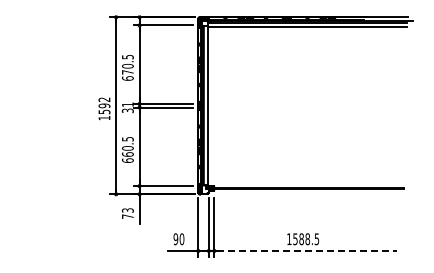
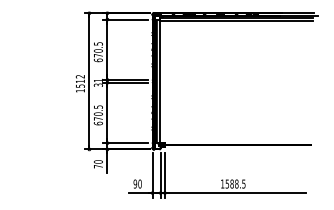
text: (104, 105) -> (80, 81), 1592 -> 1512
text: (127, 154) -> (98, 118), 660.5 -> 670.5
text: (127, 210) -> (98, 161), 73 -> 70
line: (307, 250) -> (236, 192), dashed -> solid

